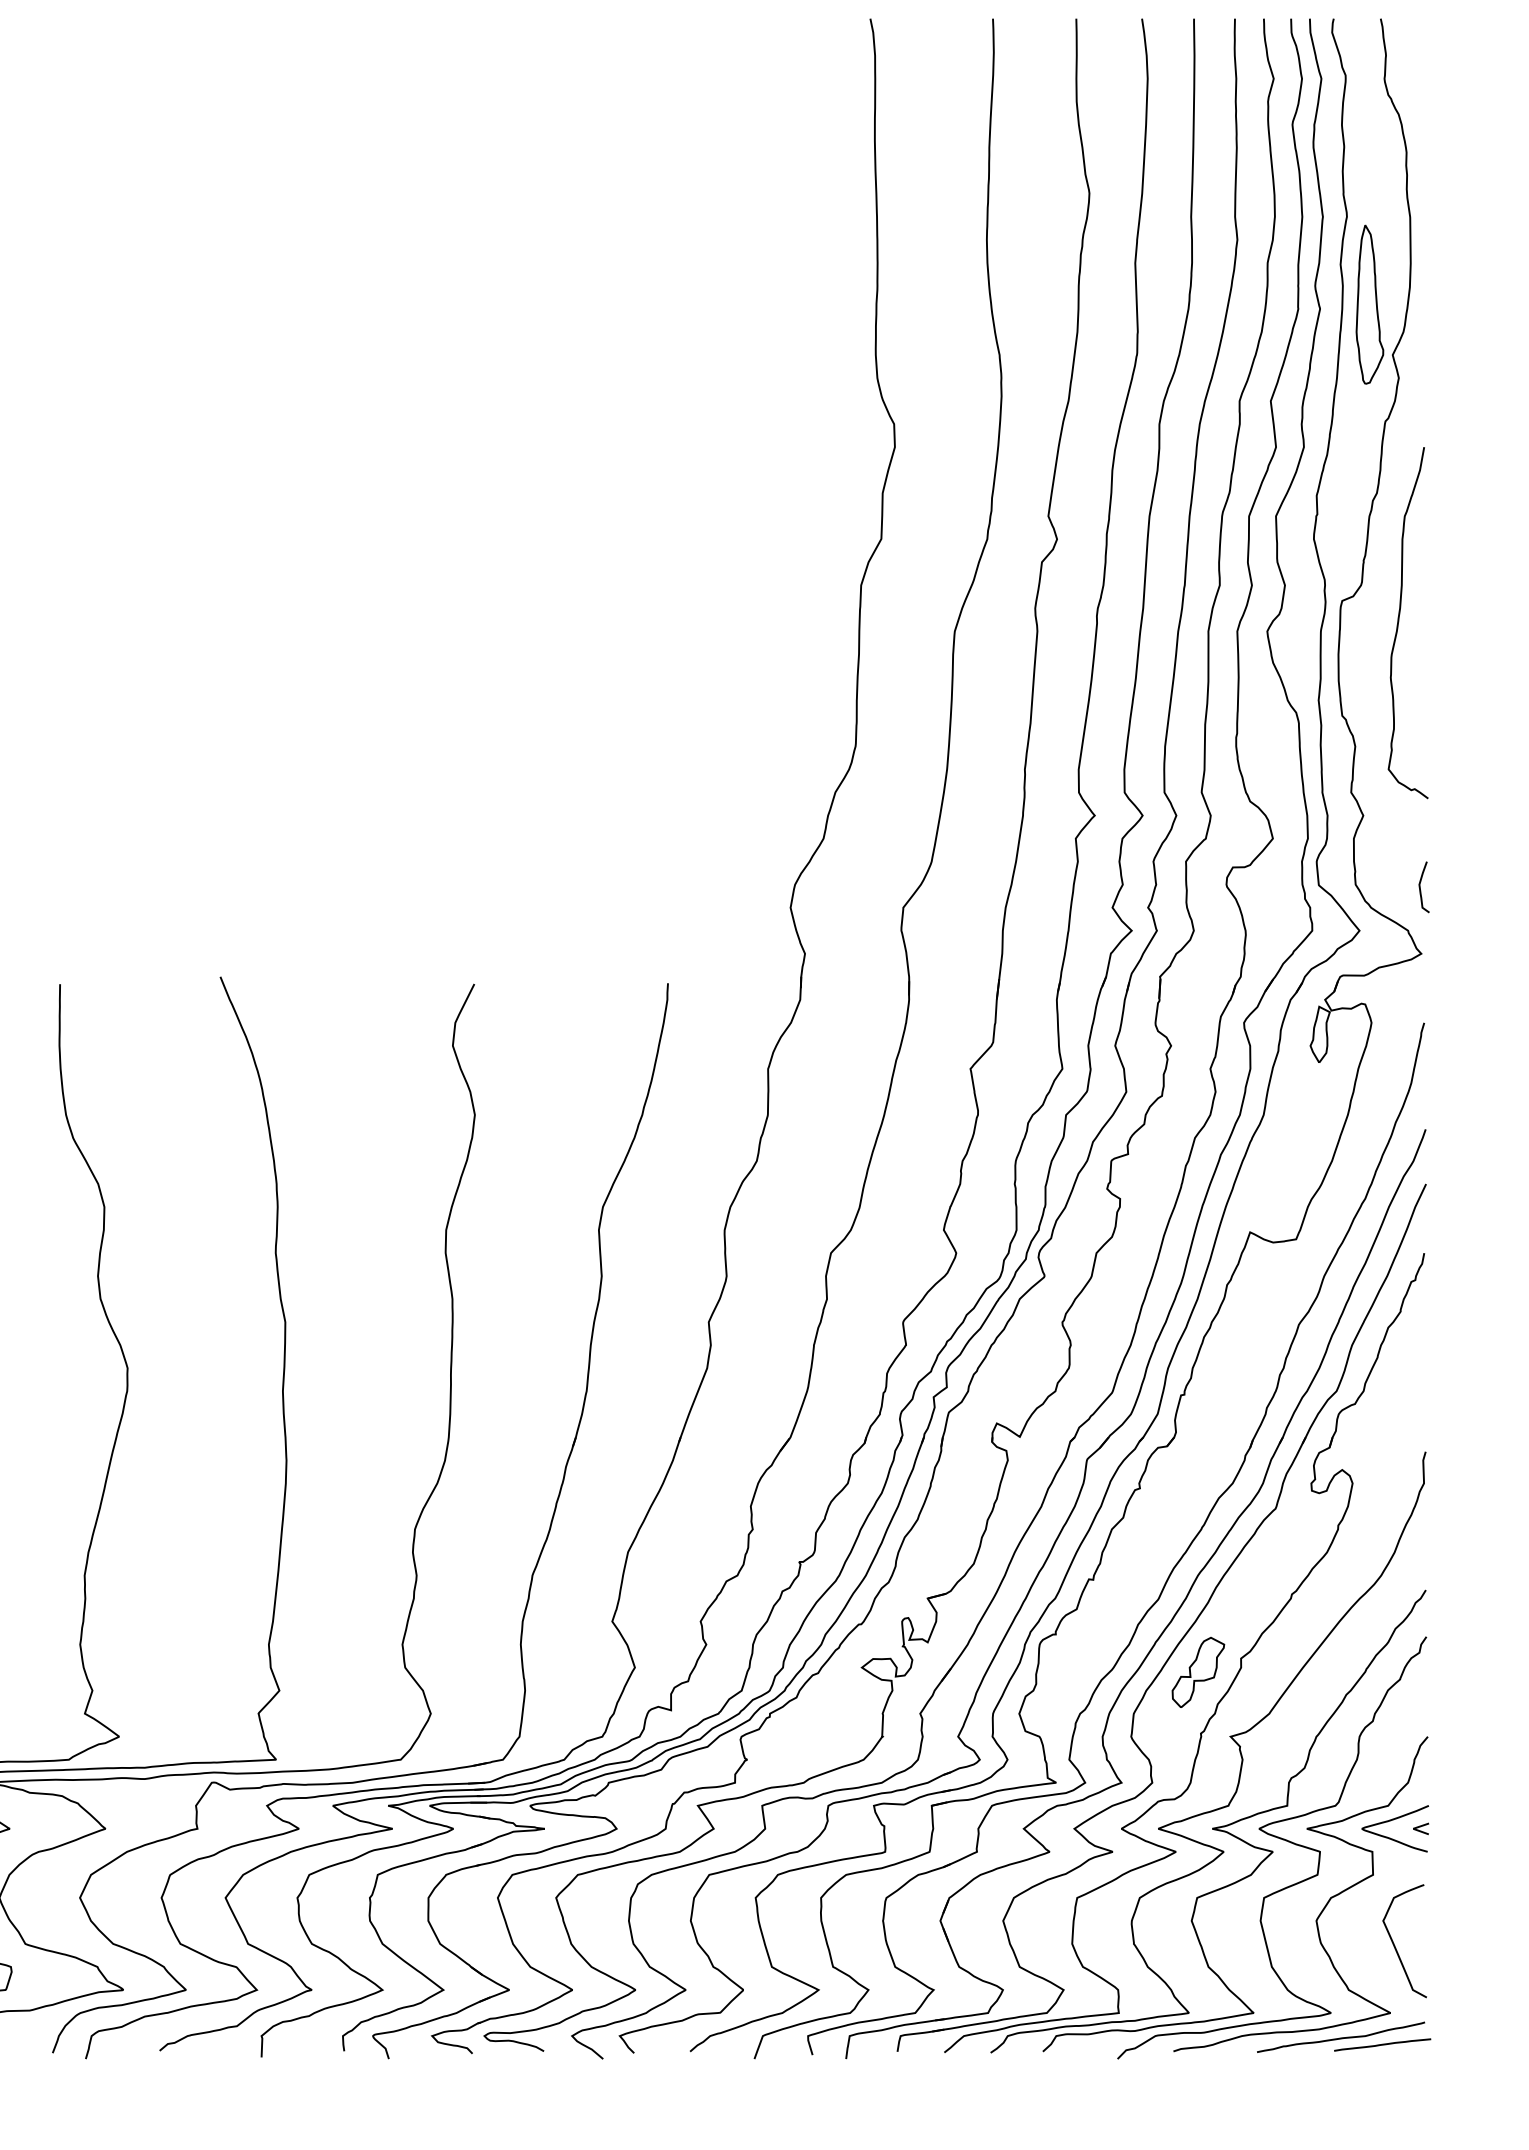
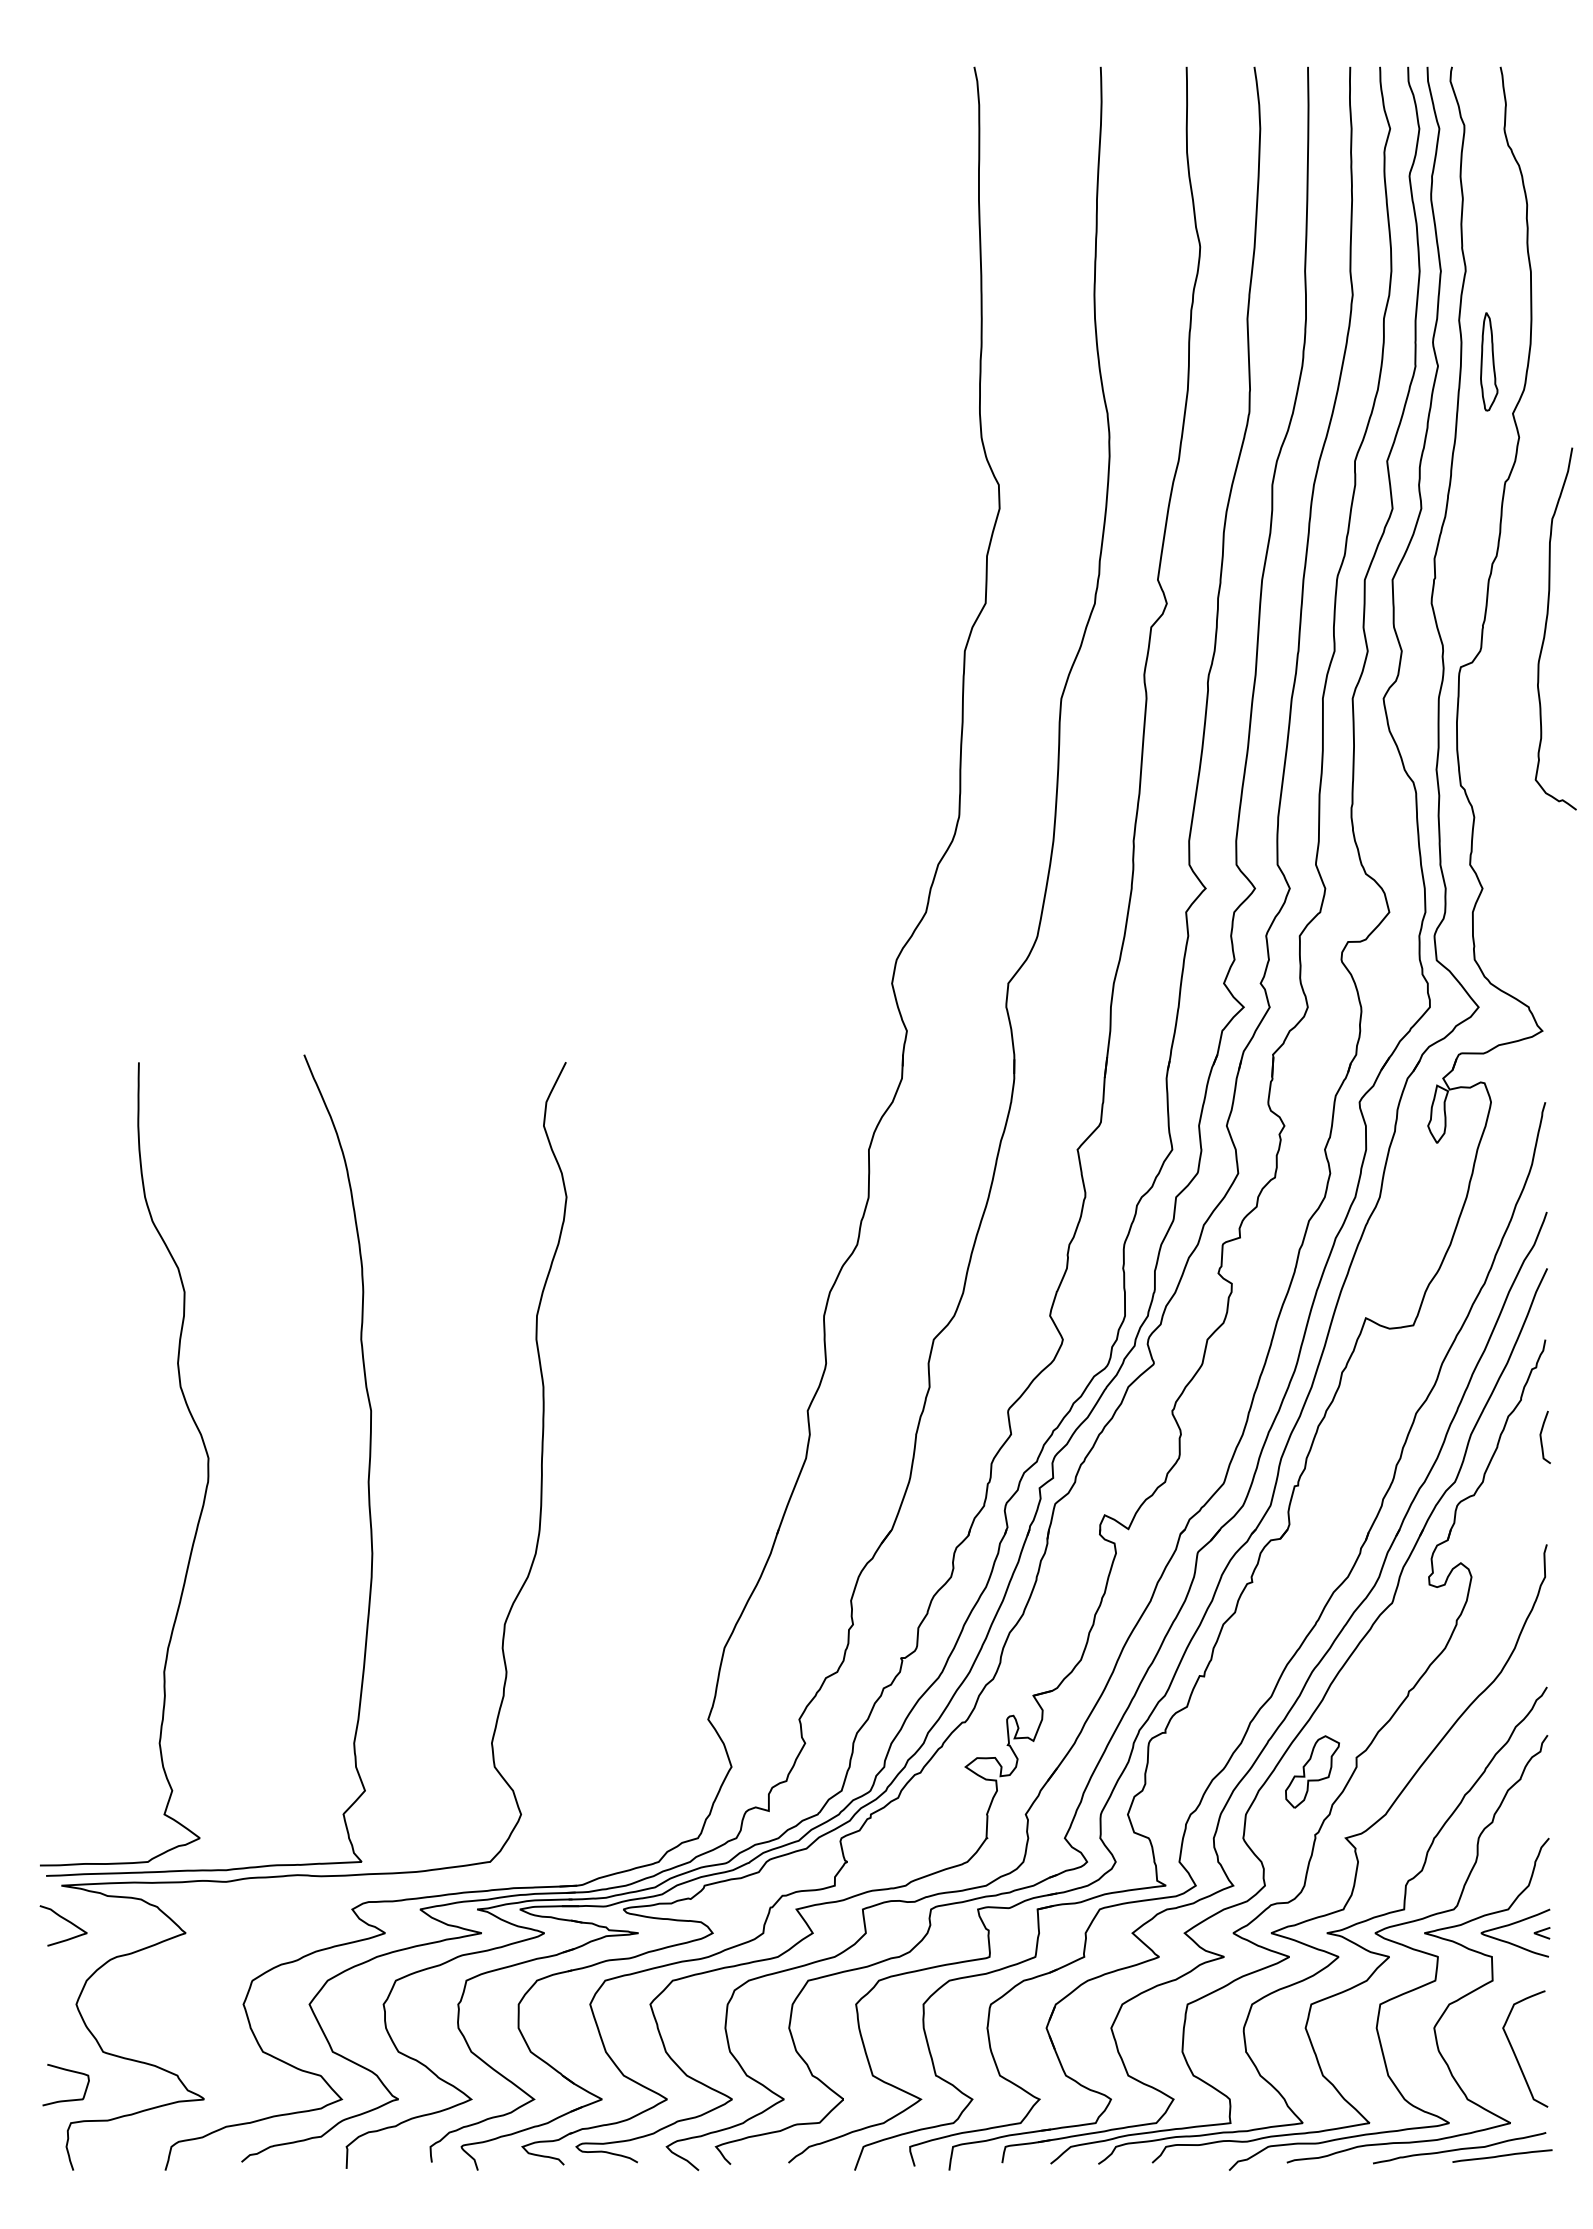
part: (1369, 304) -> (1488, 361), size x0.6
curve: (1399, 622) -> (1546, 628), moved
curve: (1420, 886) -> (1541, 1436), moved
part: (532, 1573) -> (625, 1669), removed

